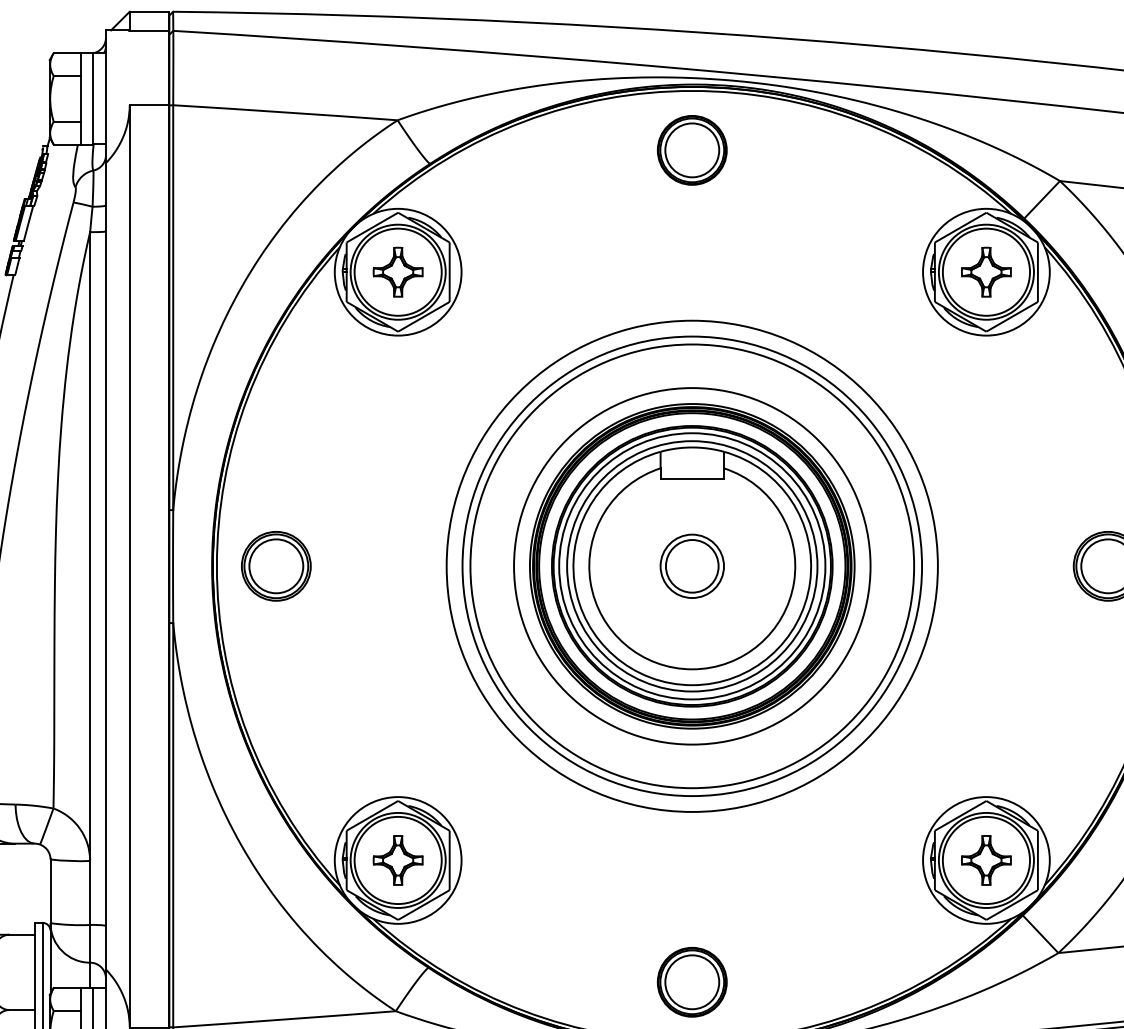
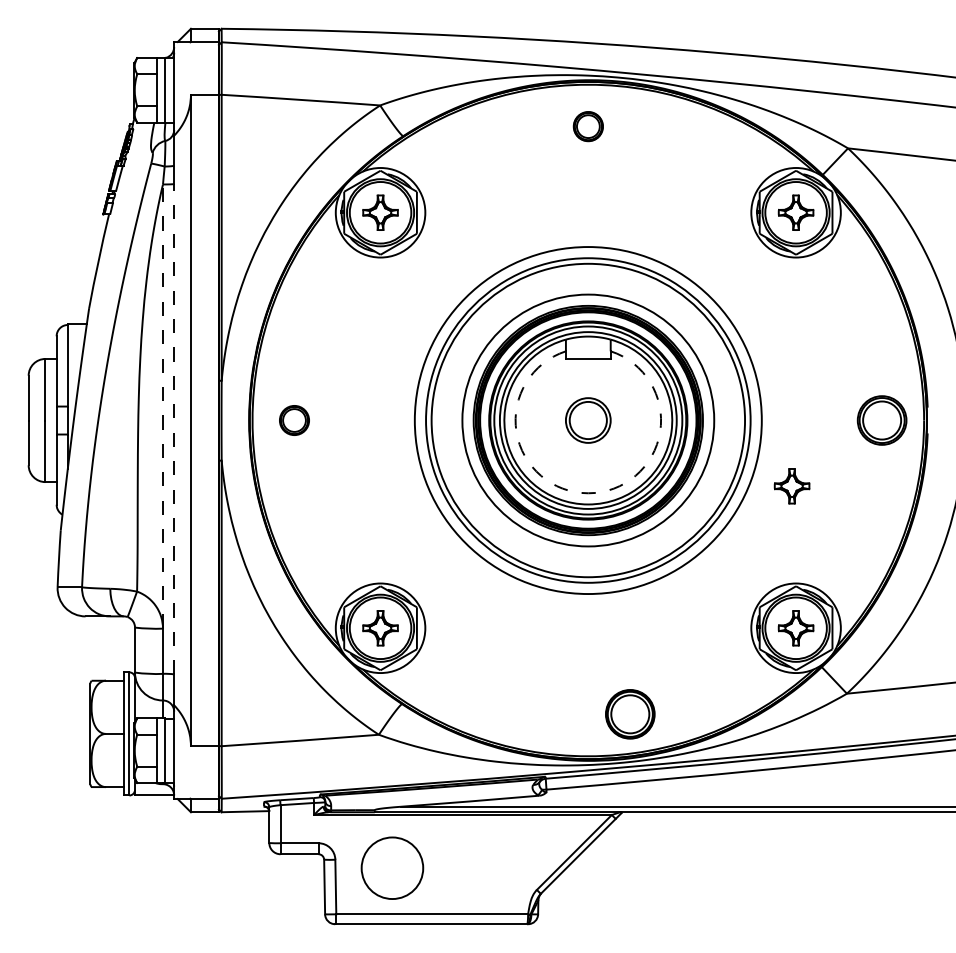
part: (692, 150) -> (588, 126), size x0.6
line: (89, 546) -> (162, 406), solid -> dashed
part: (276, 566) -> (294, 420), size x0.6
line: (106, 577) -> (174, 428), solid -> dashed
part: (979, 659) -> (791, 486), added
arc: (692, 669) -> (588, 493), solid -> dashed
part: (692, 982) -> (630, 714), moved

